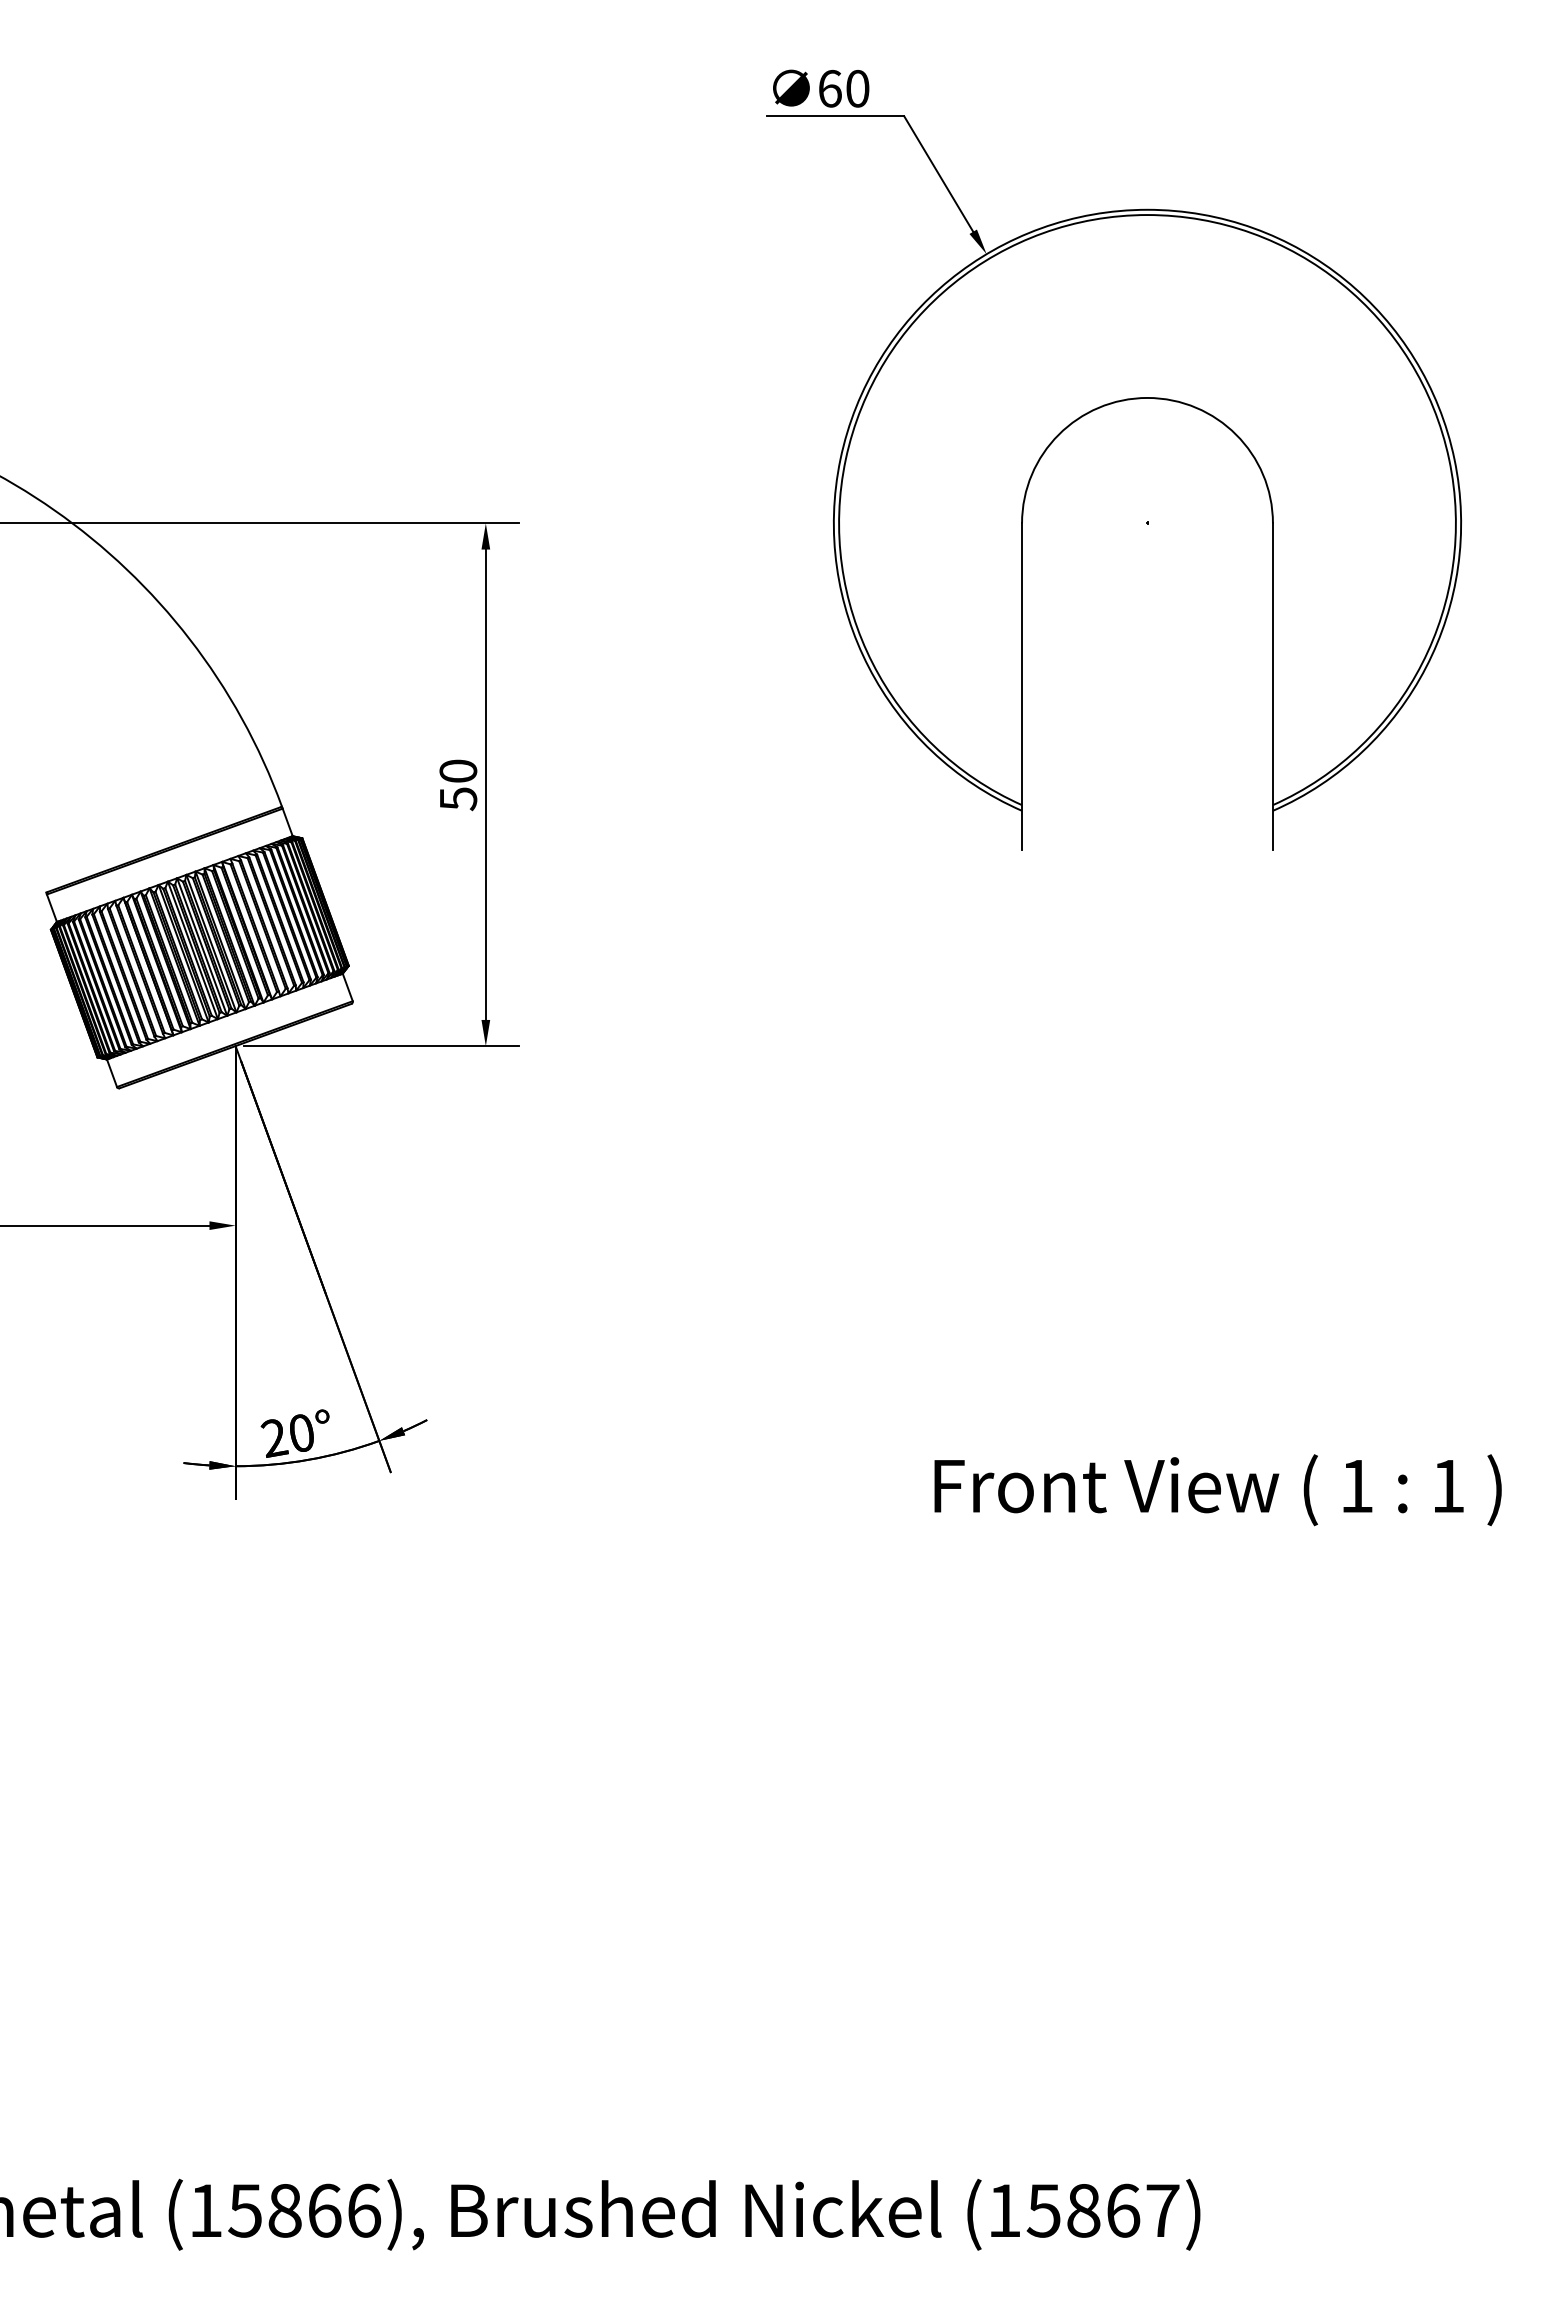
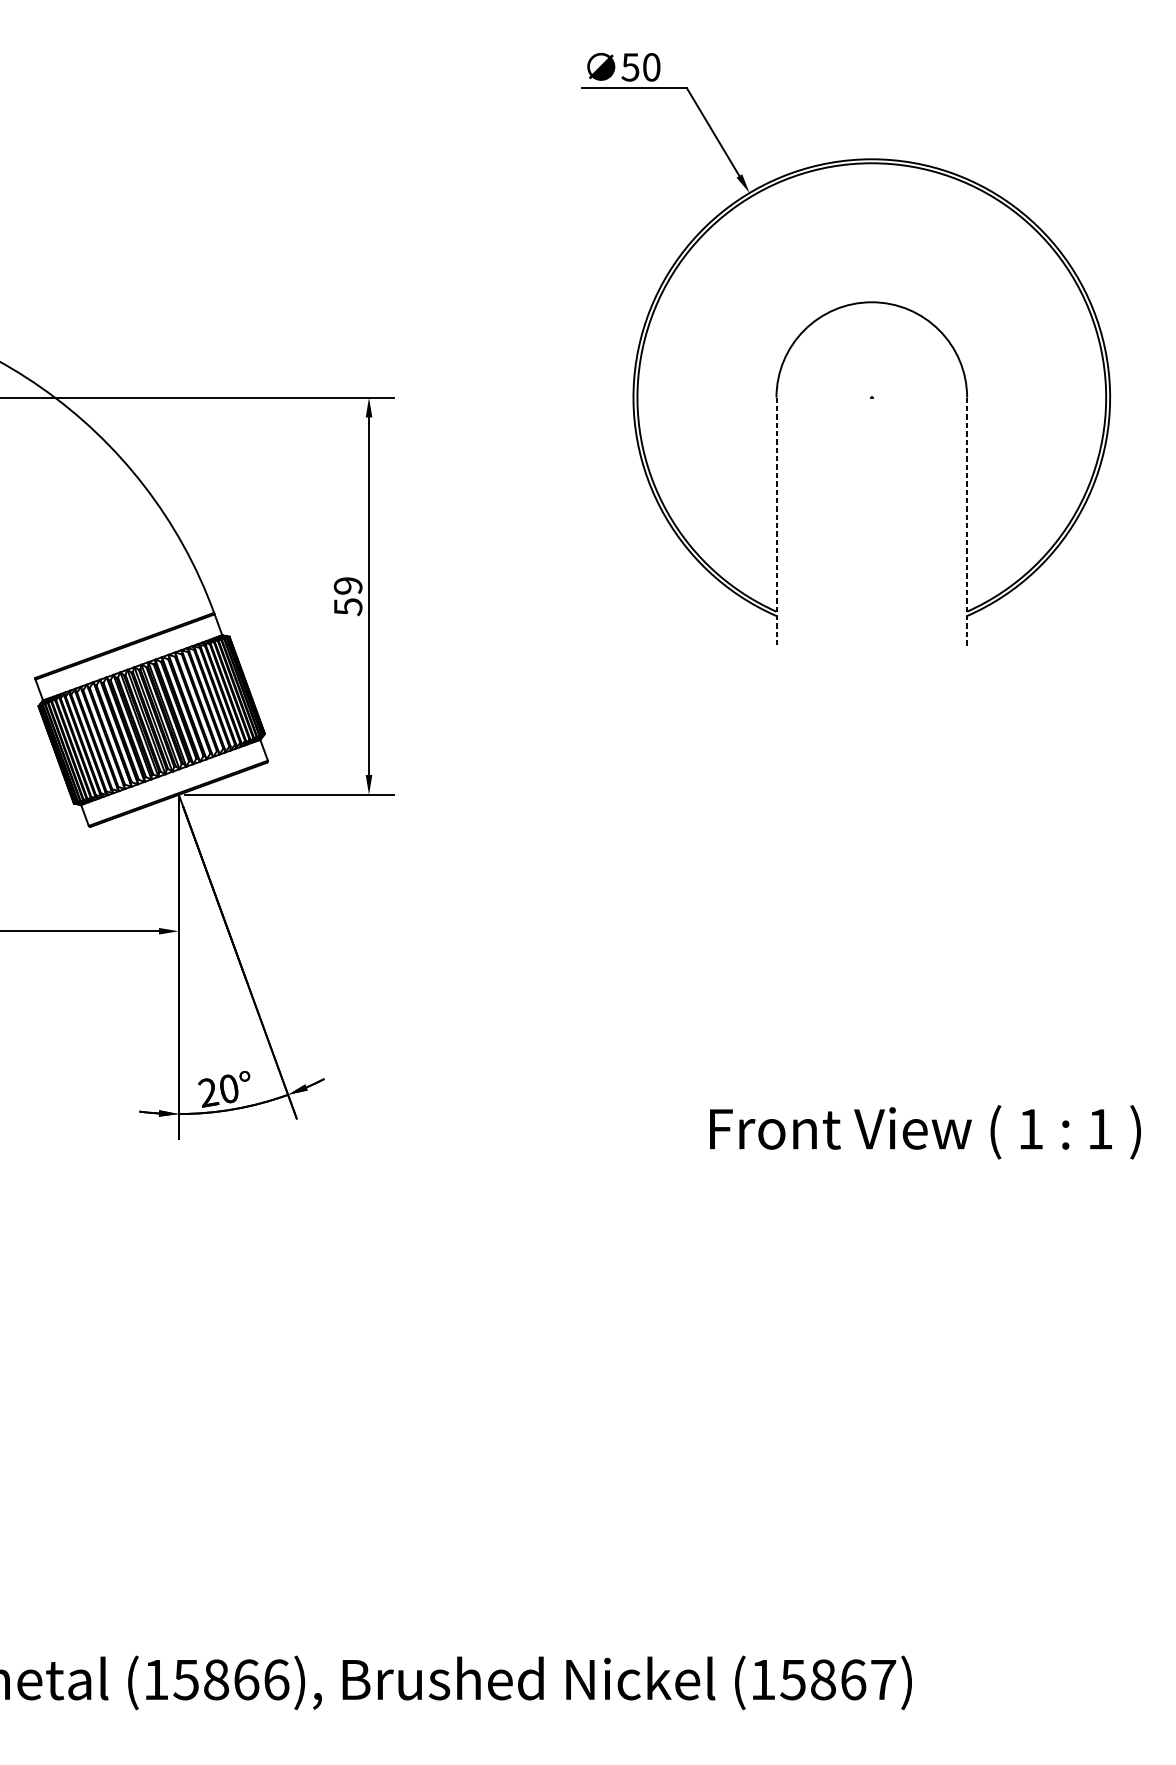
text: (829, 88) -> (630, 67), 60 -> 50
line: (1272, 686) -> (966, 521), solid -> dashed
line: (1022, 687) -> (776, 522), solid -> dashed
text: (458, 770) -> (348, 585), 50 -> 59

